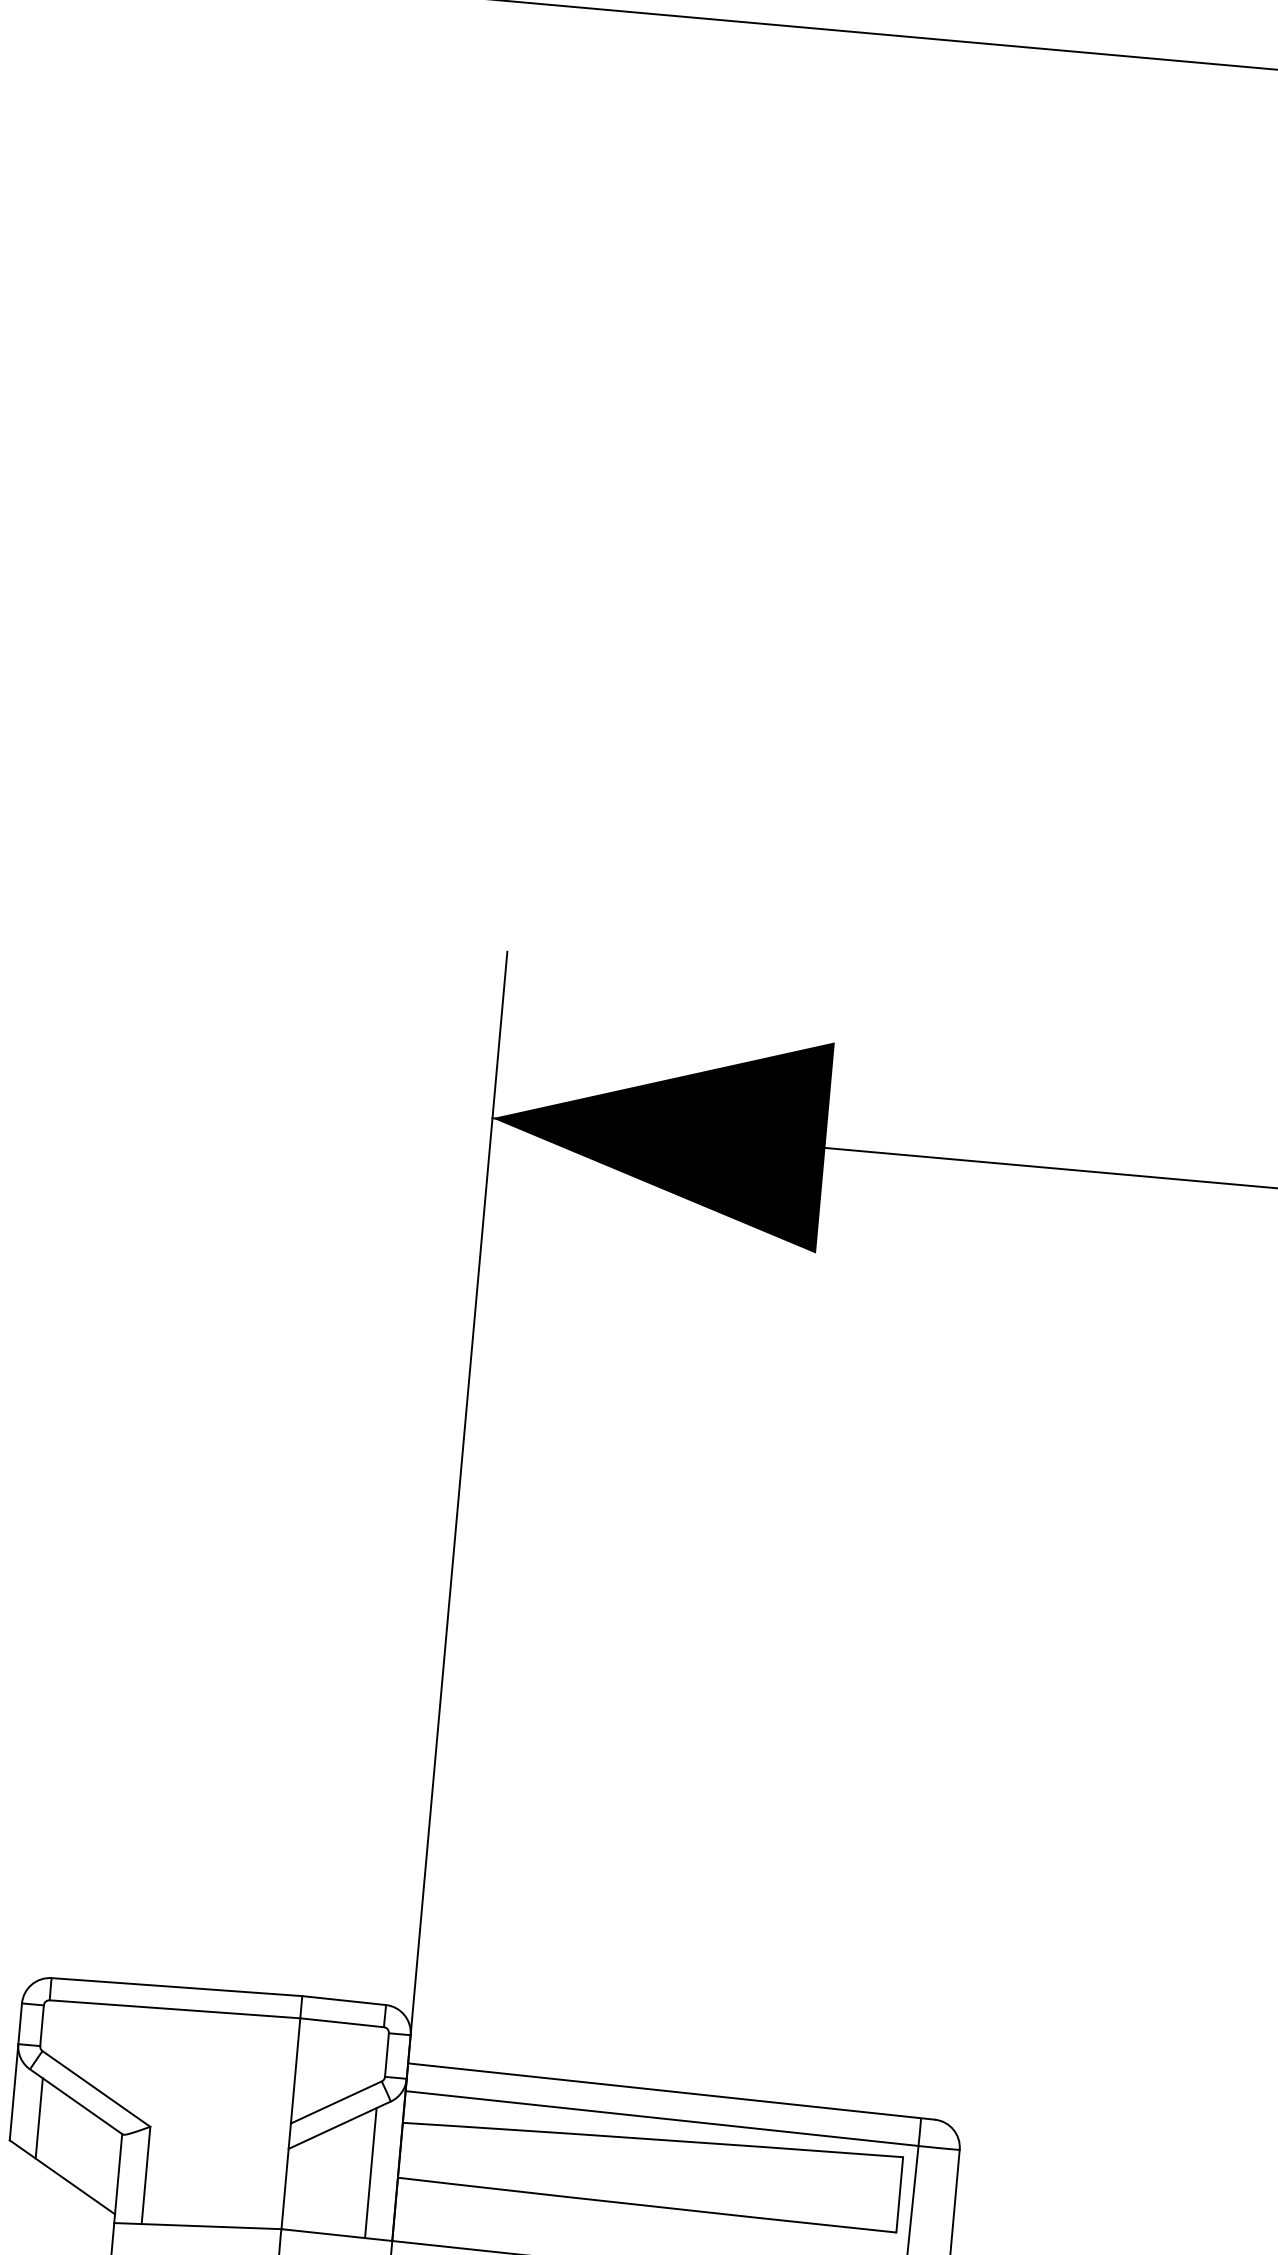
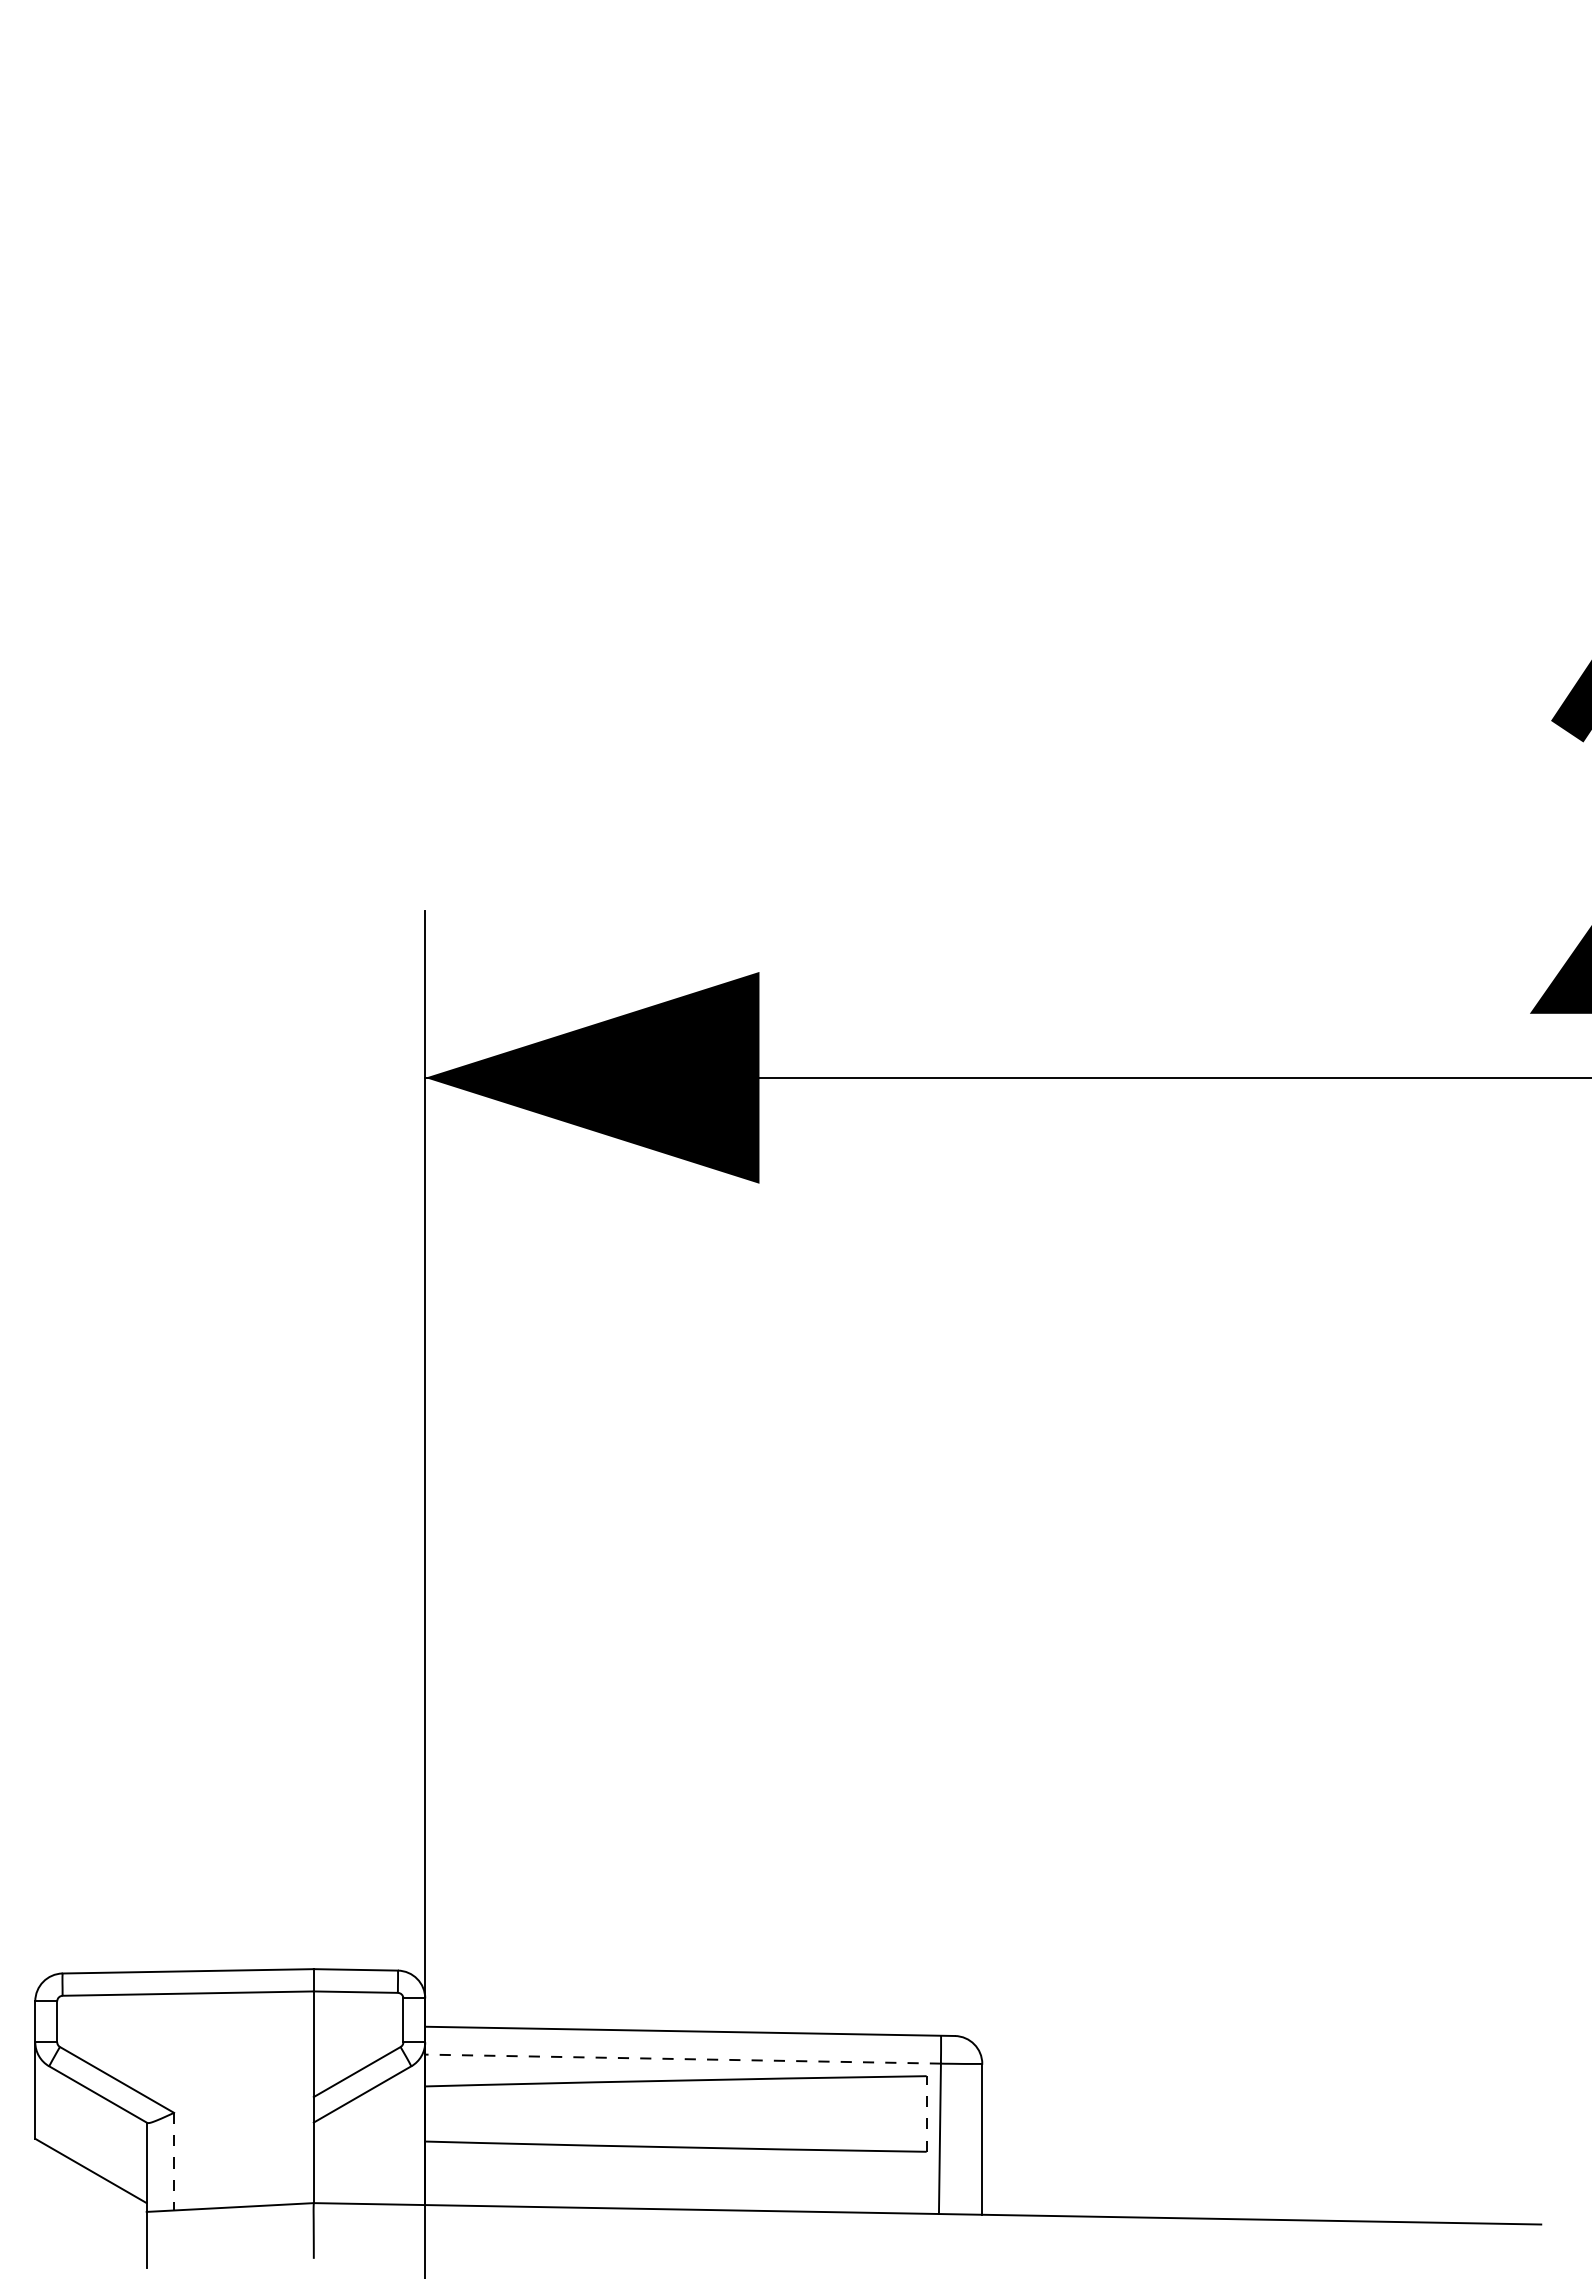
line: (39, 2118) -> (62, 2114), removed
line: (662, 2118) -> (683, 2059), solid -> dashed
line: (370, 2173) -> (397, 2139), removed
line: (146, 2175) -> (174, 2161), solid -> dashed
line: (899, 2194) -> (926, 2113), solid -> dashed

